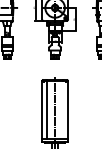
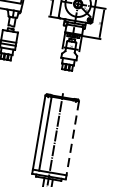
line: (68, 112) -> (72, 141), solid -> dashed

